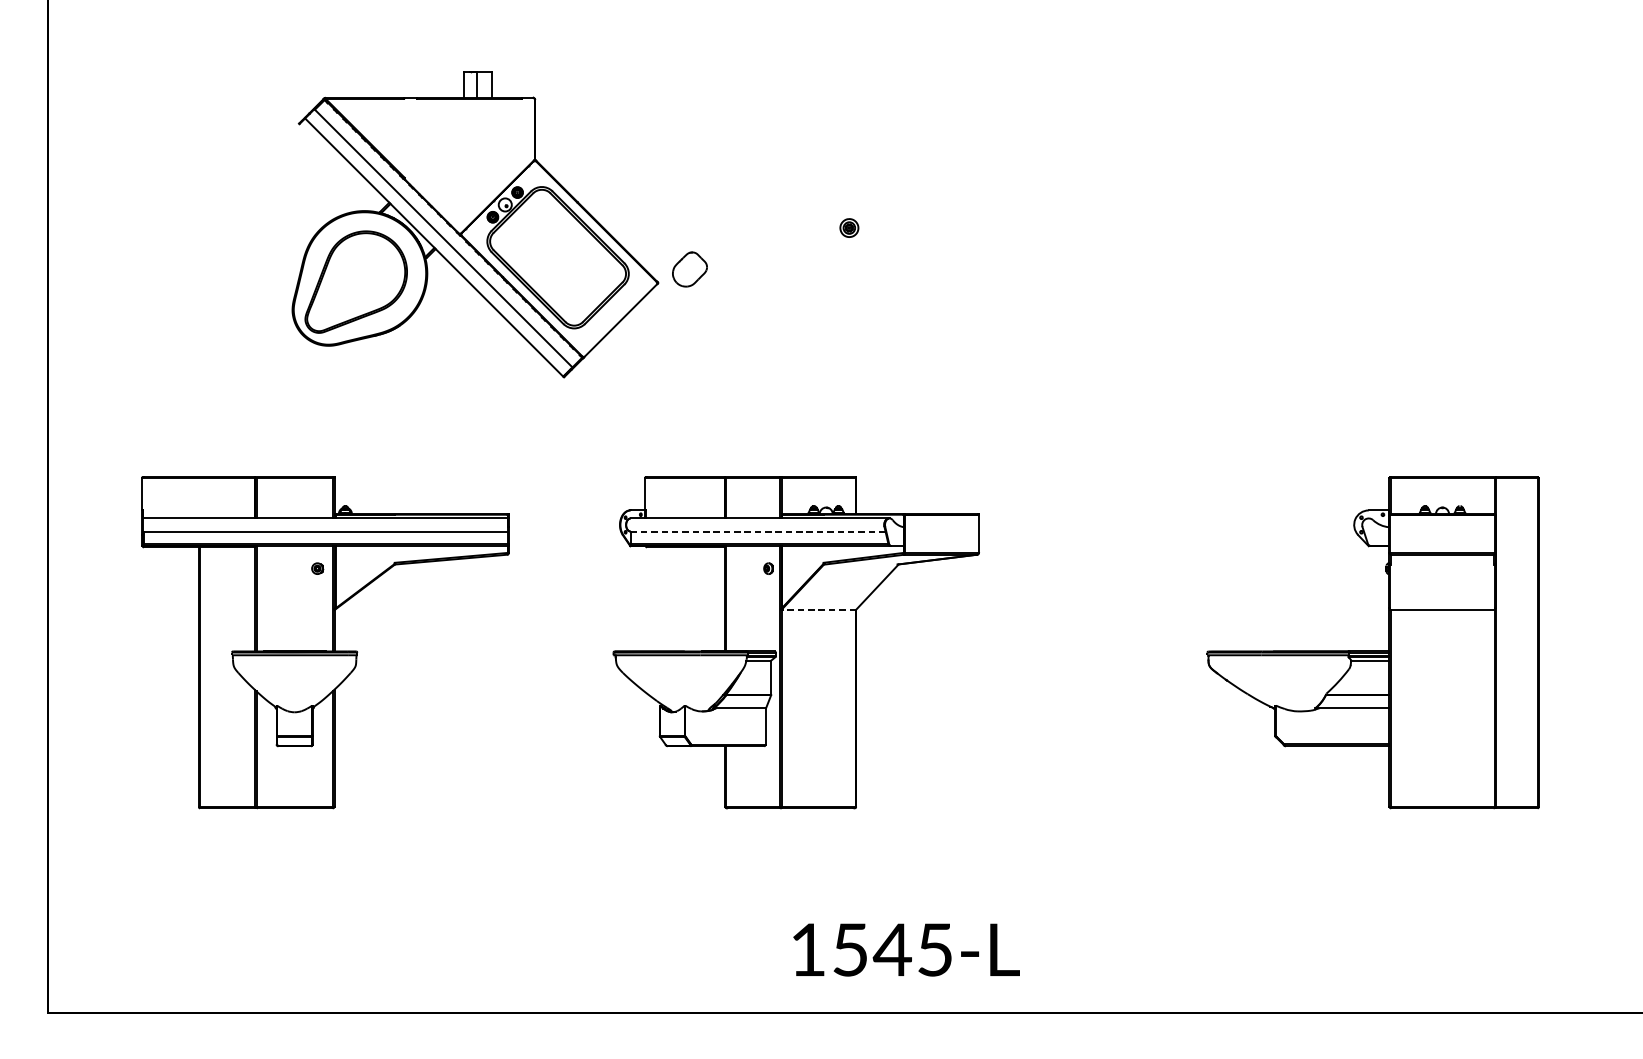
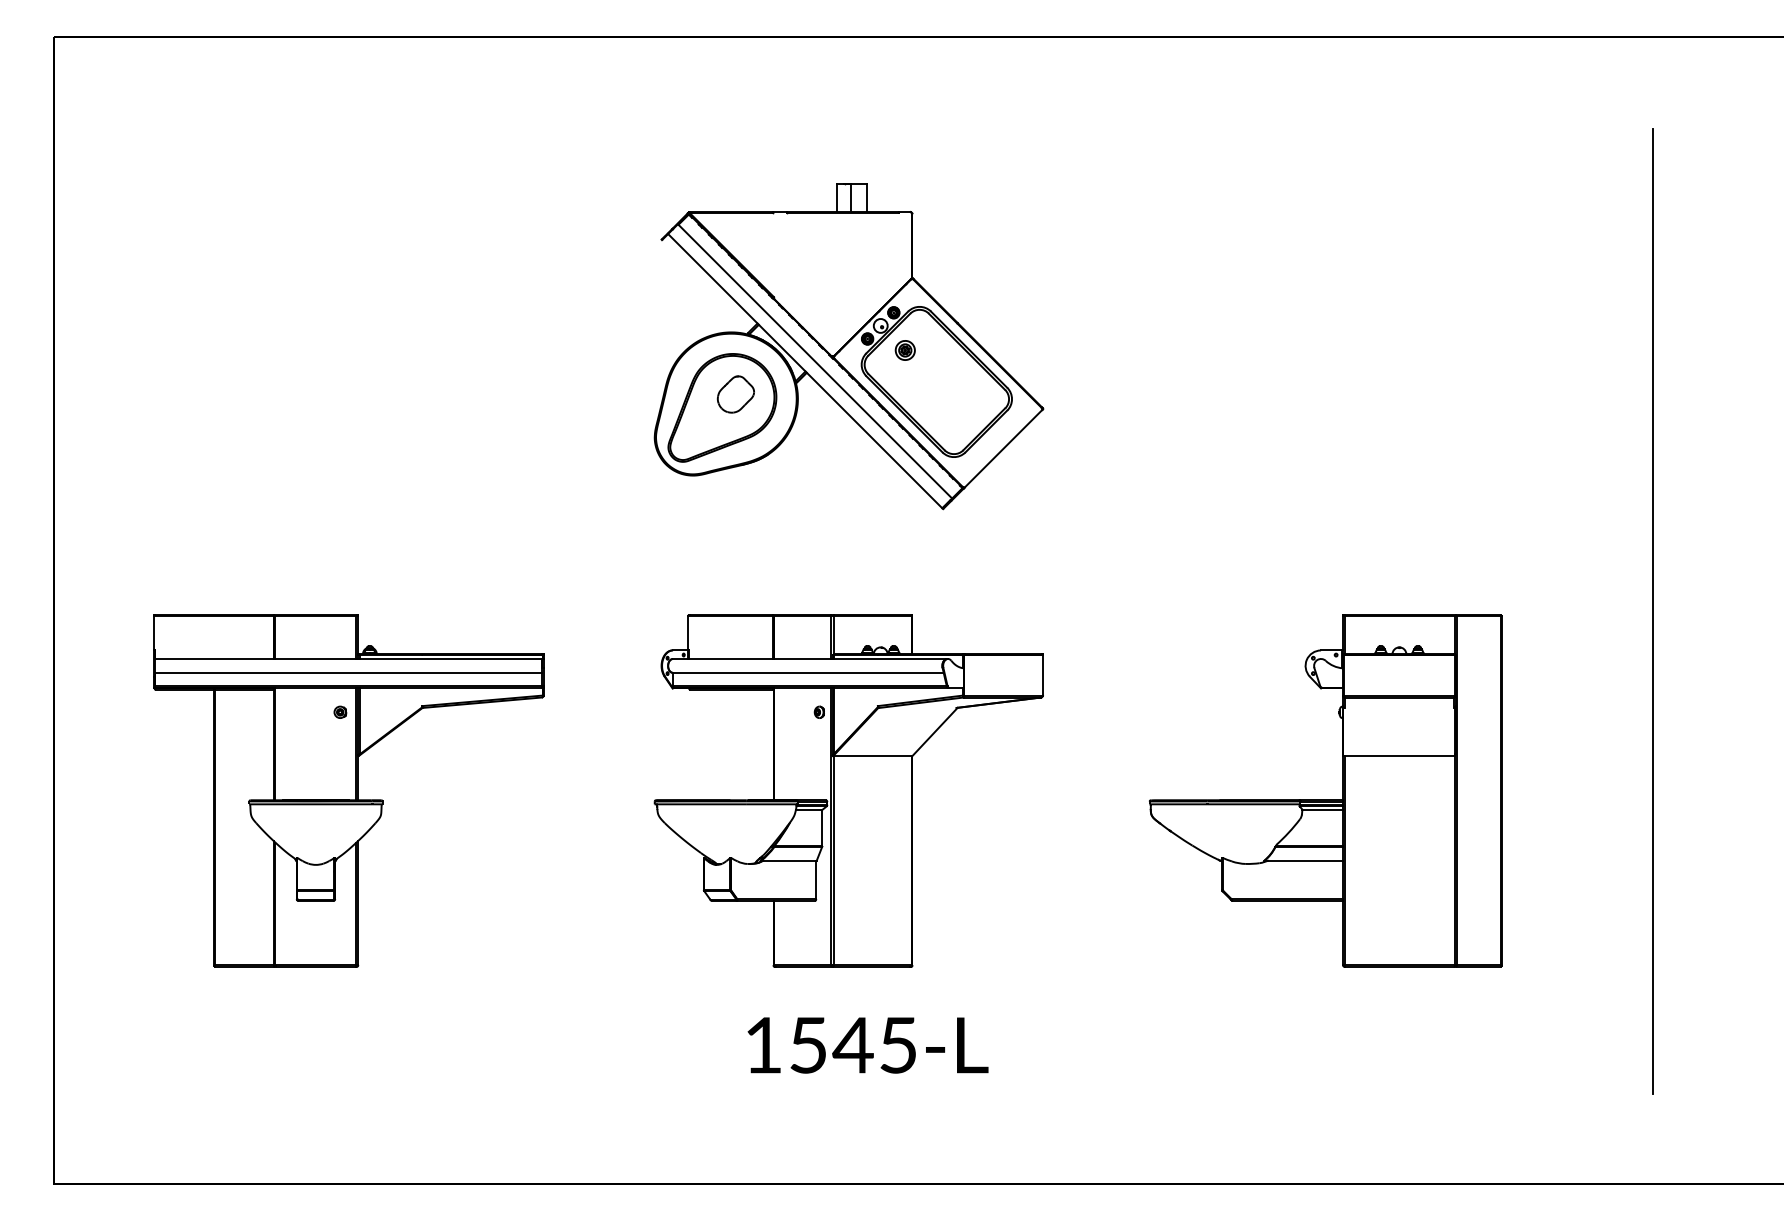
part: (474, 224) -> (848, 346), moved
line: (1553, 473) -> (1653, 611), added
line: (757, 531) -> (807, 672), dashed -> solid
line: (818, 610) -> (872, 756), dashed -> solid
part: (1372, 650) -> (1325, 799), moved
text: (906, 950) -> (867, 1045), moved

